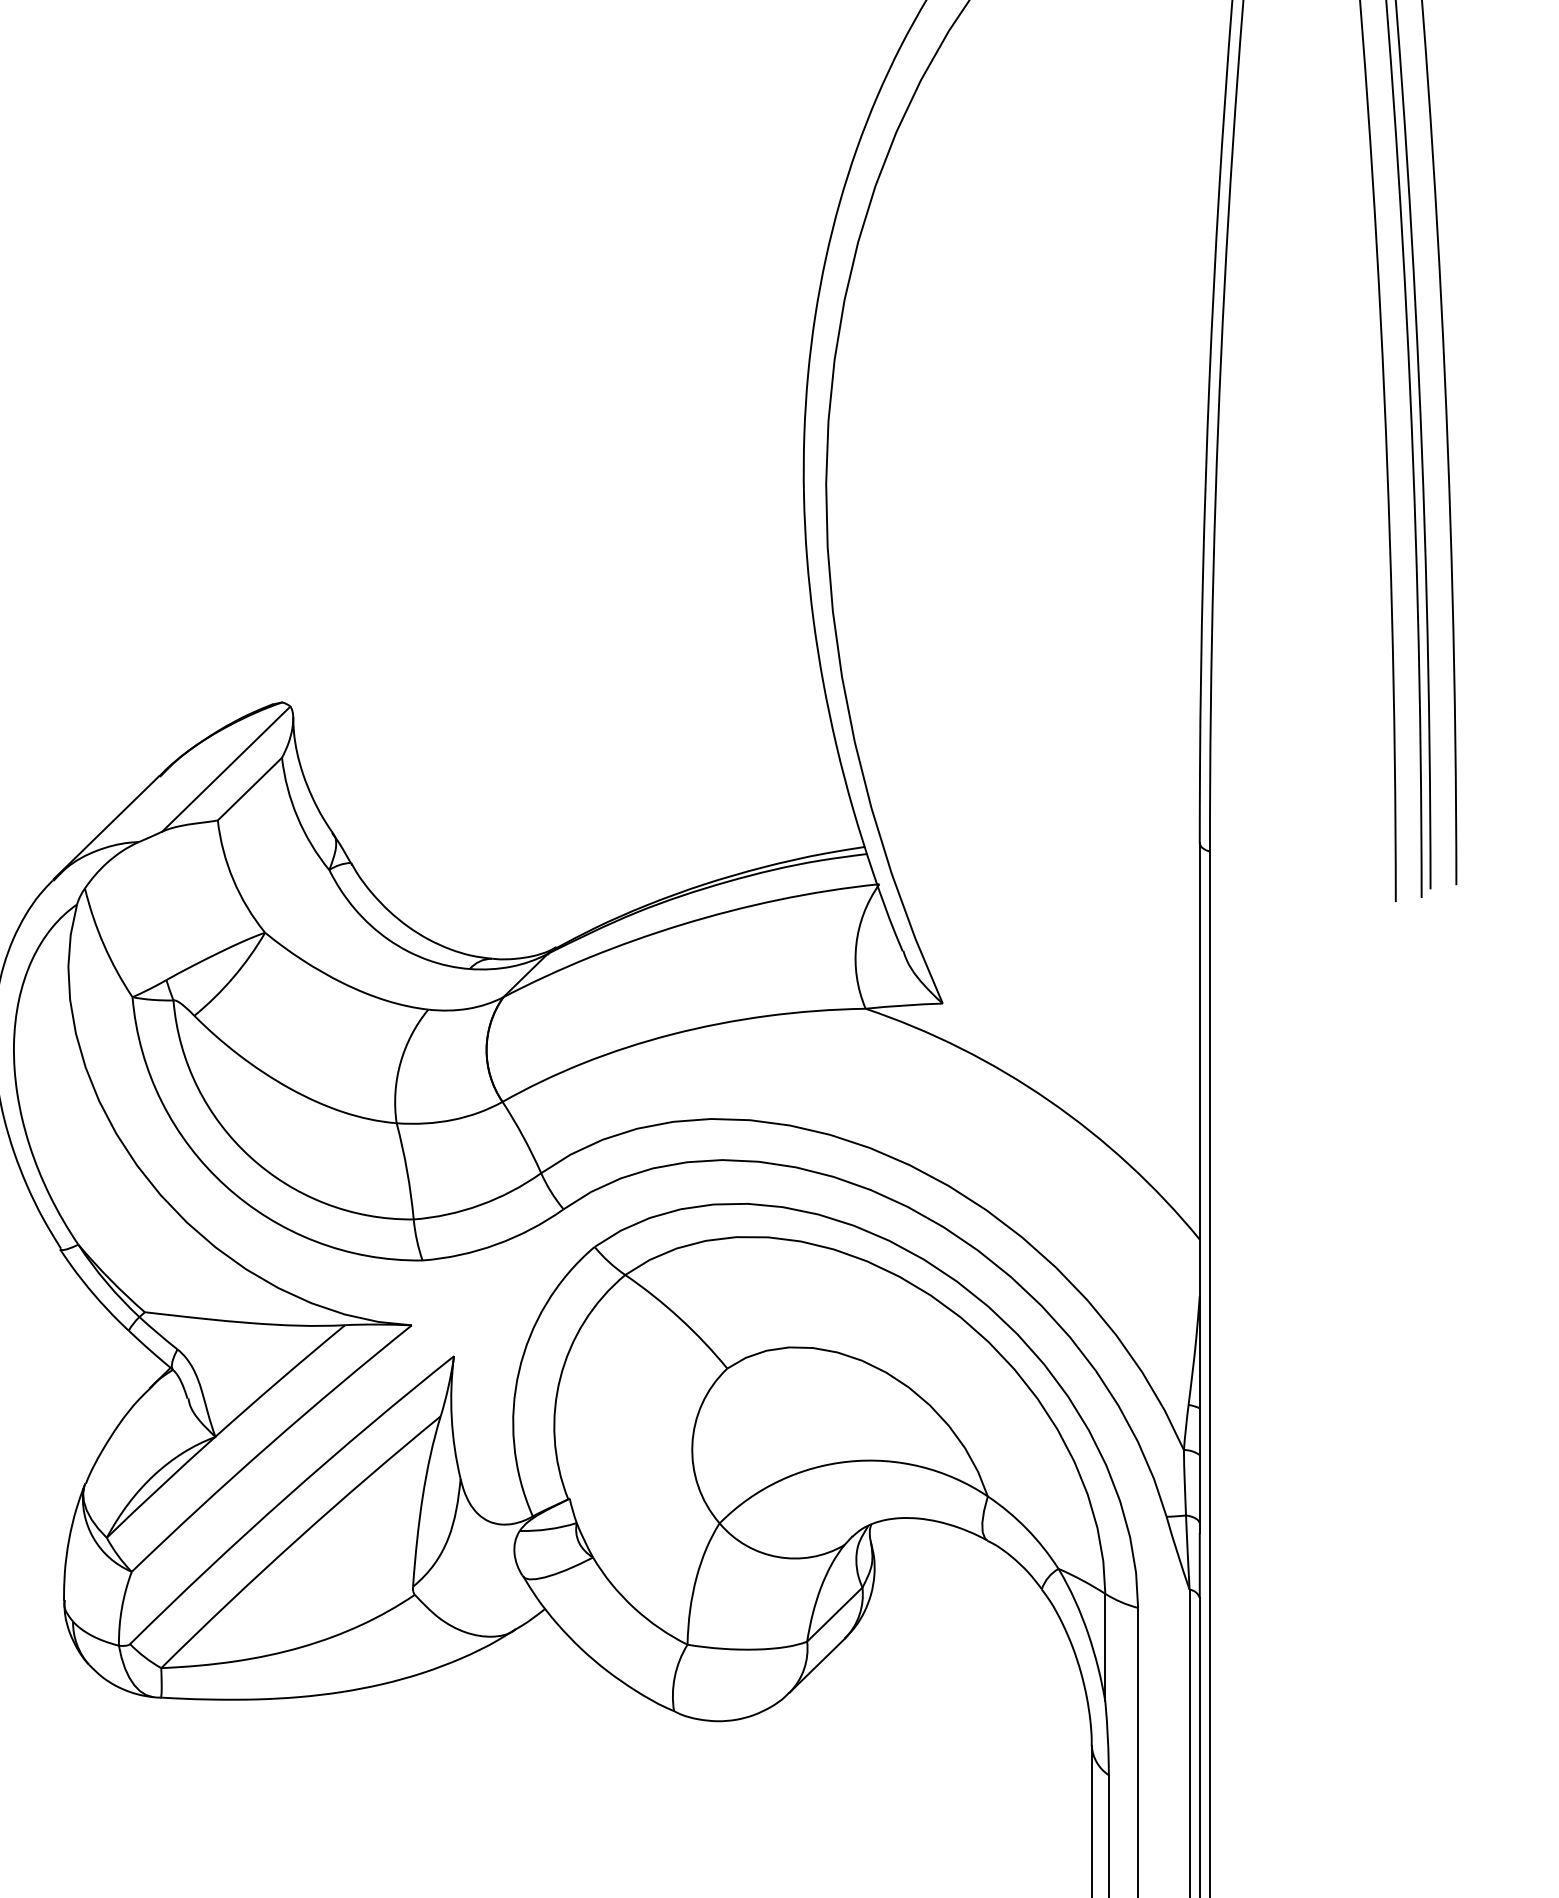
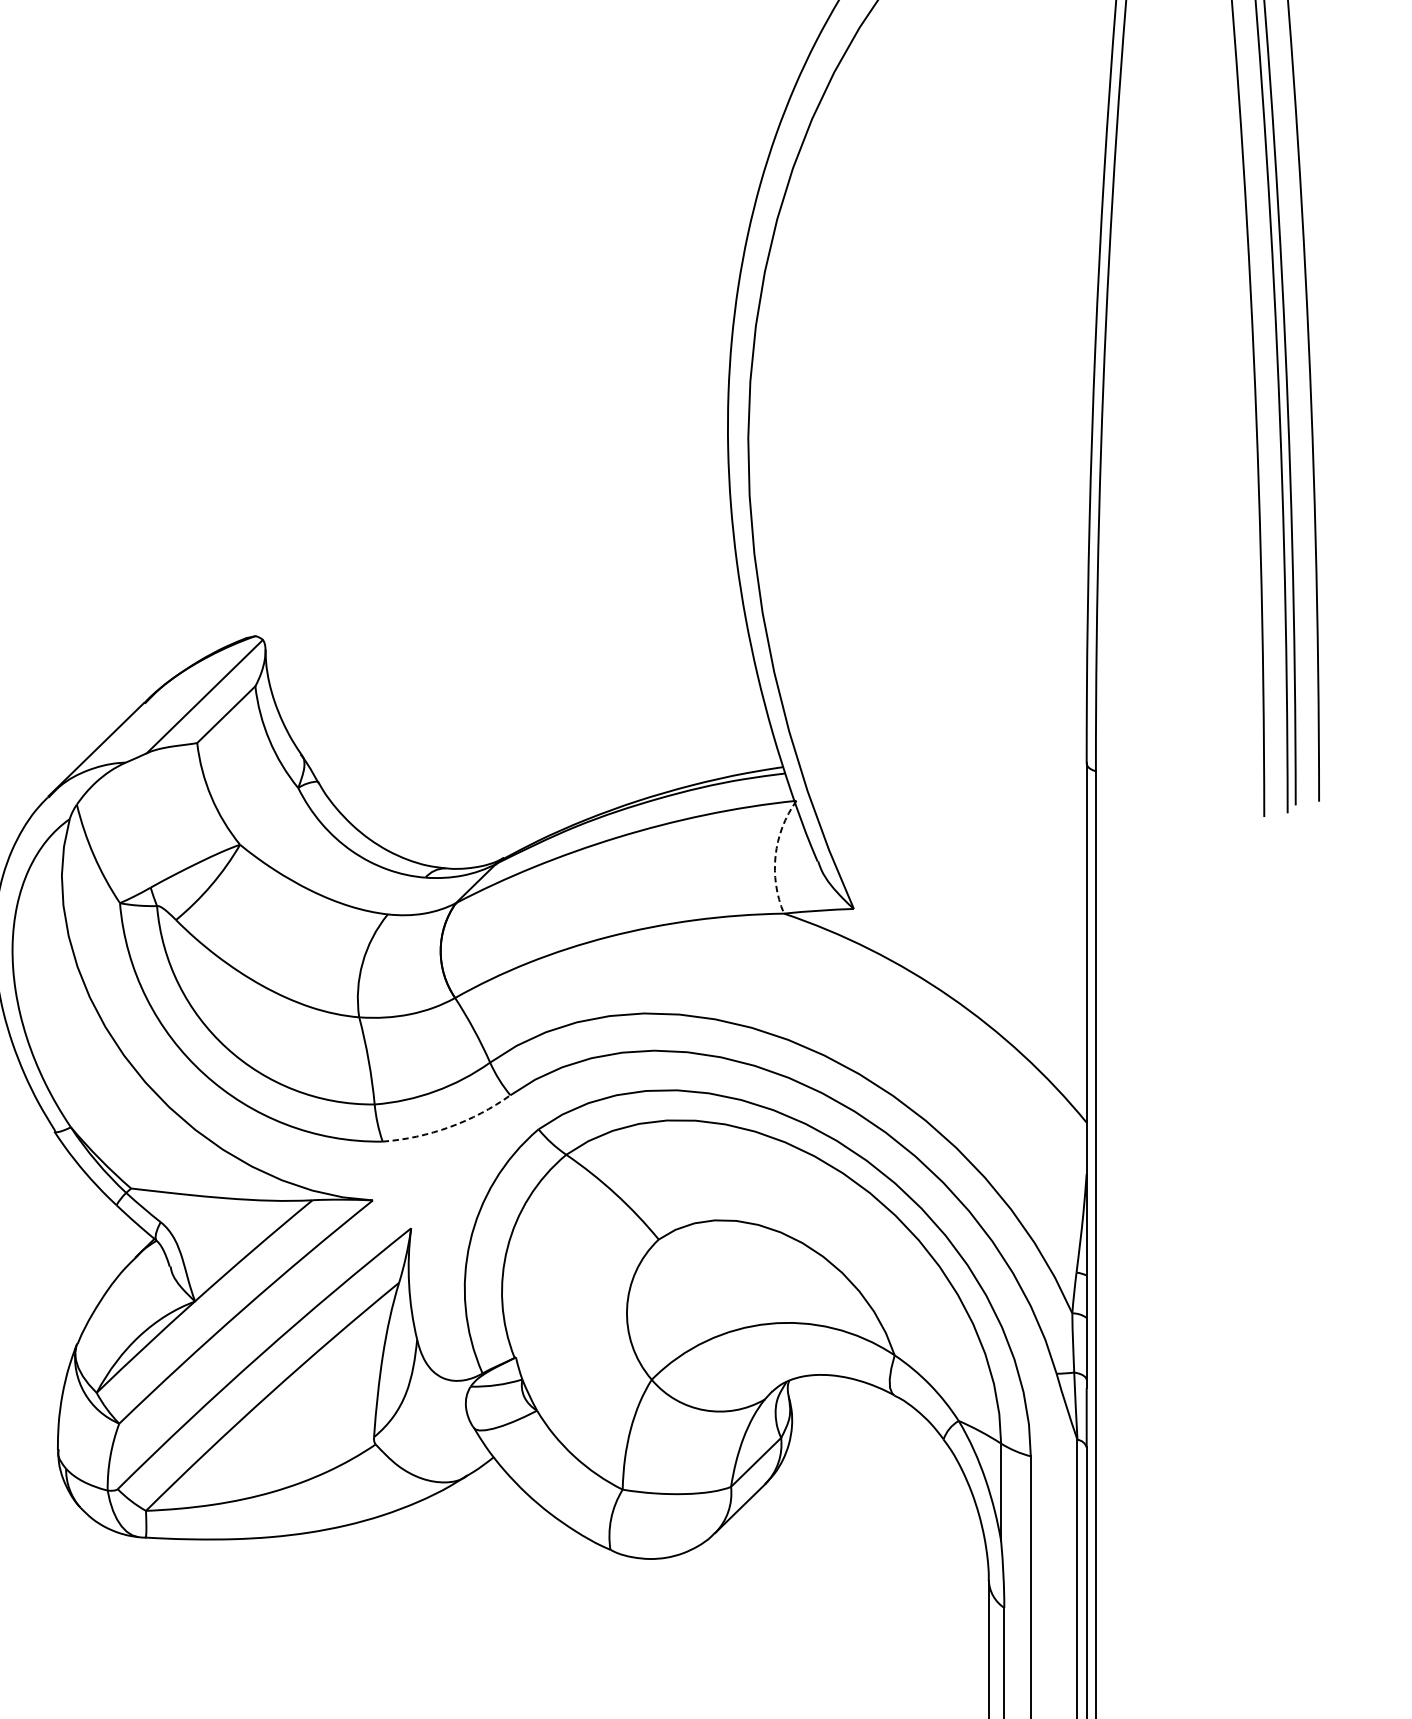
arc: (856, 944) -> (775, 855), solid -> dashed
arc: (496, 1244) -> (449, 1127), solid -> dashed

